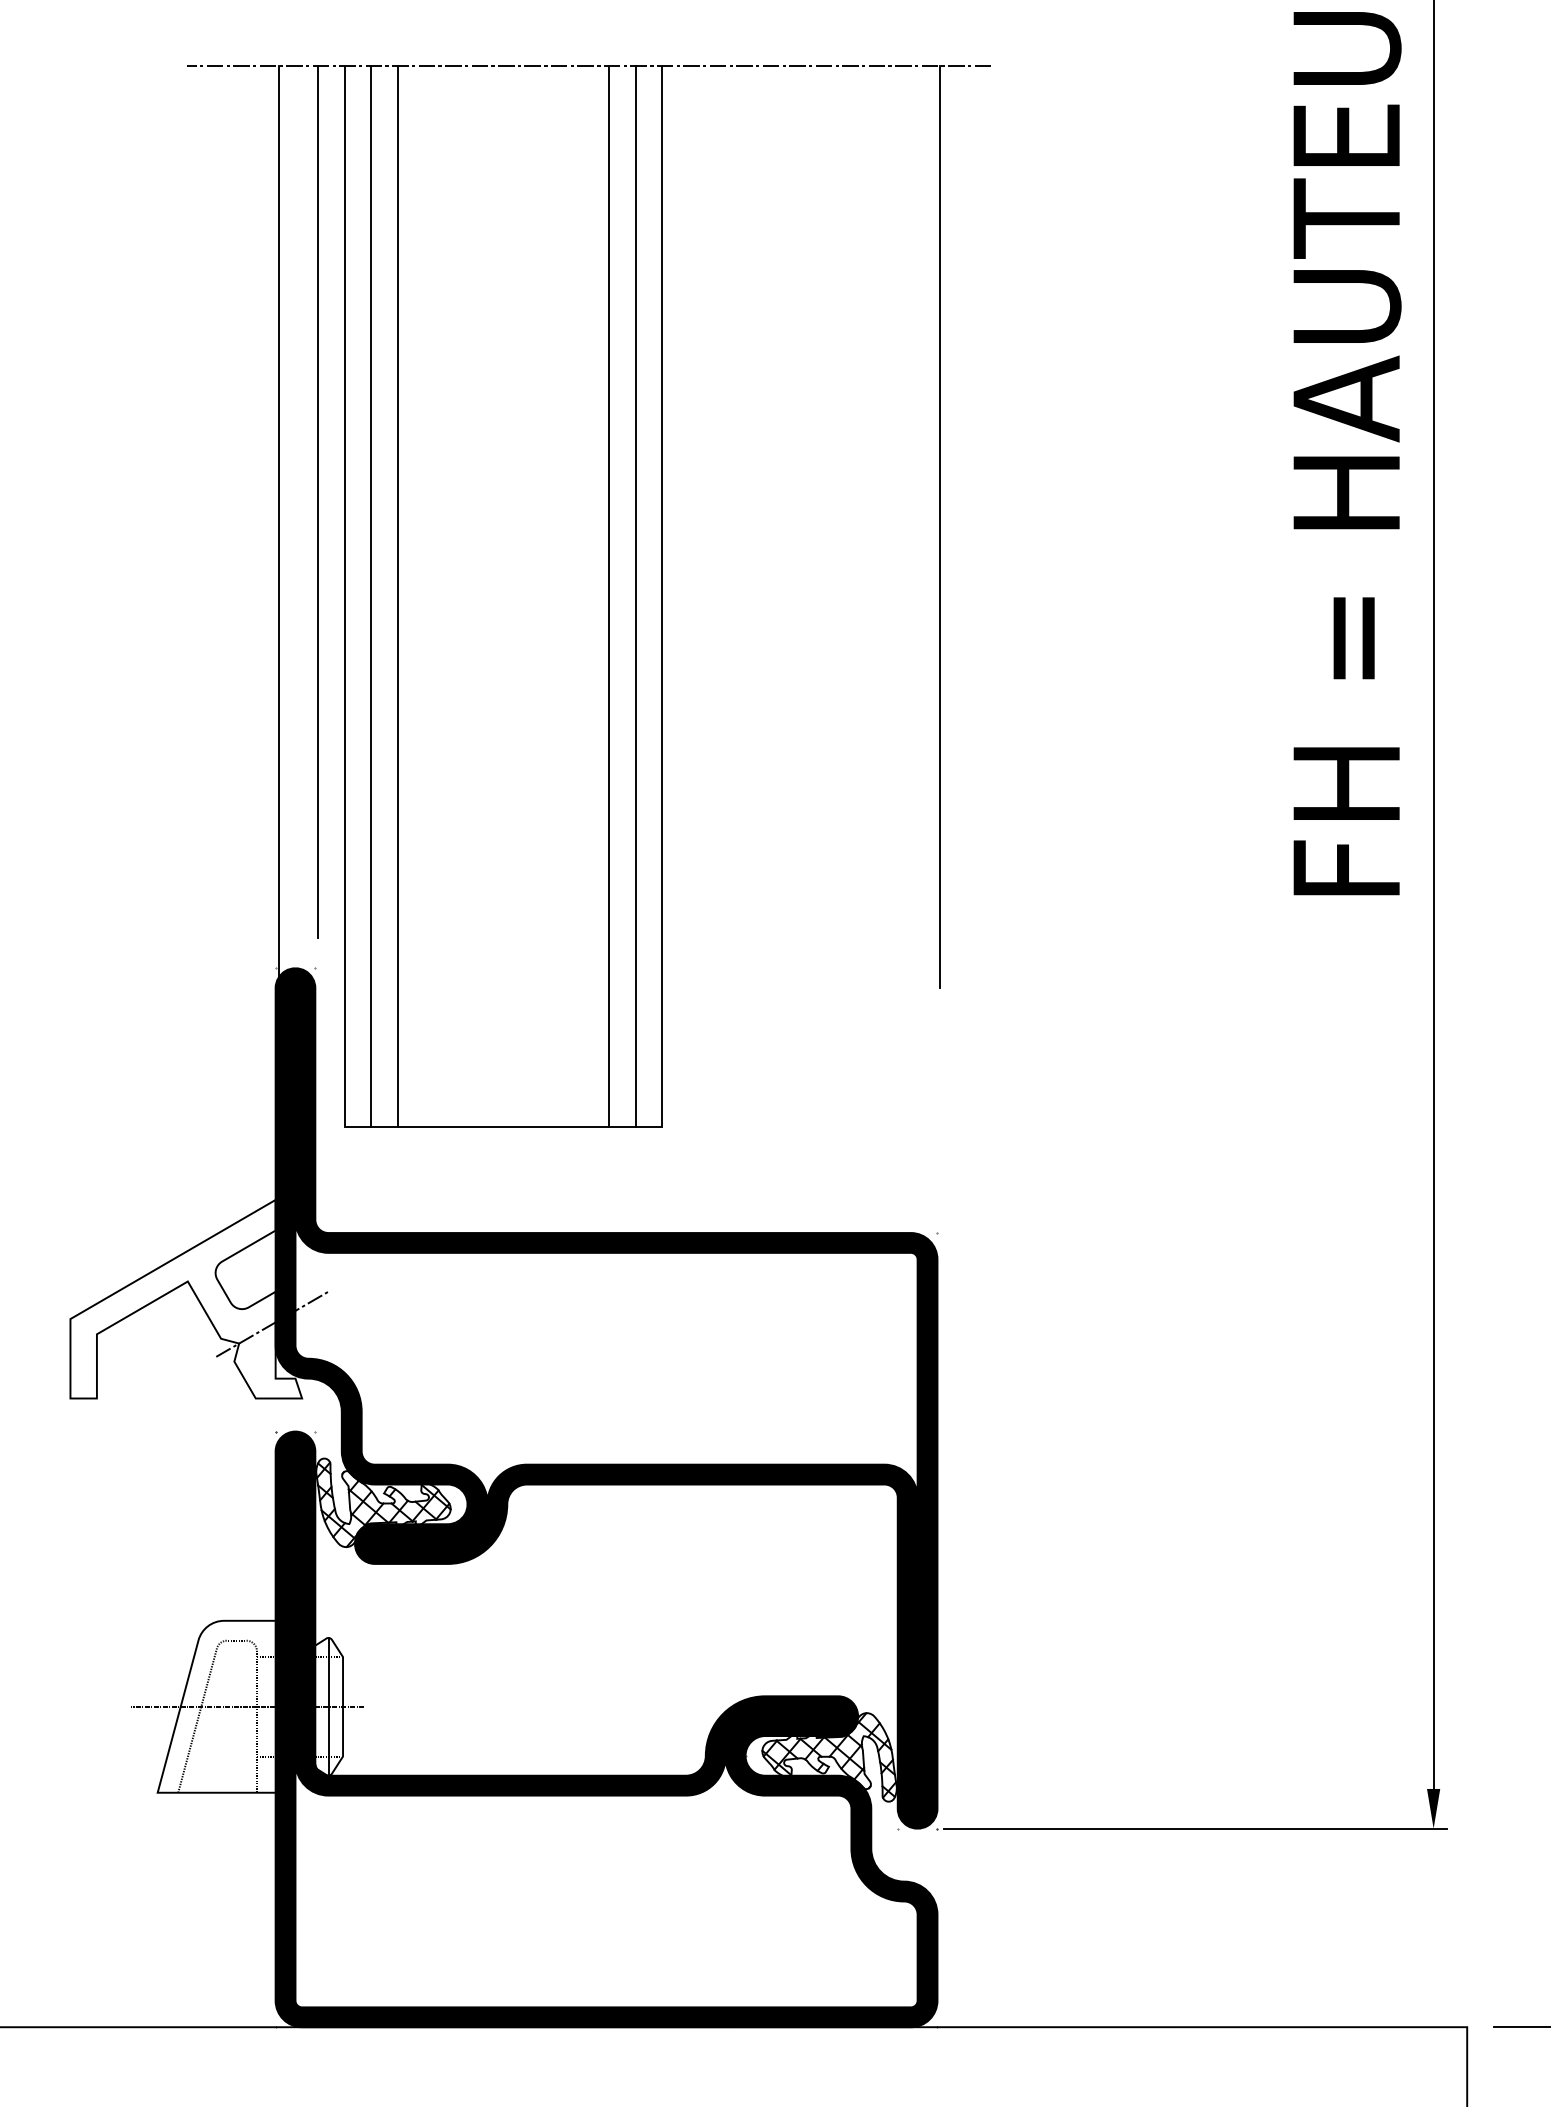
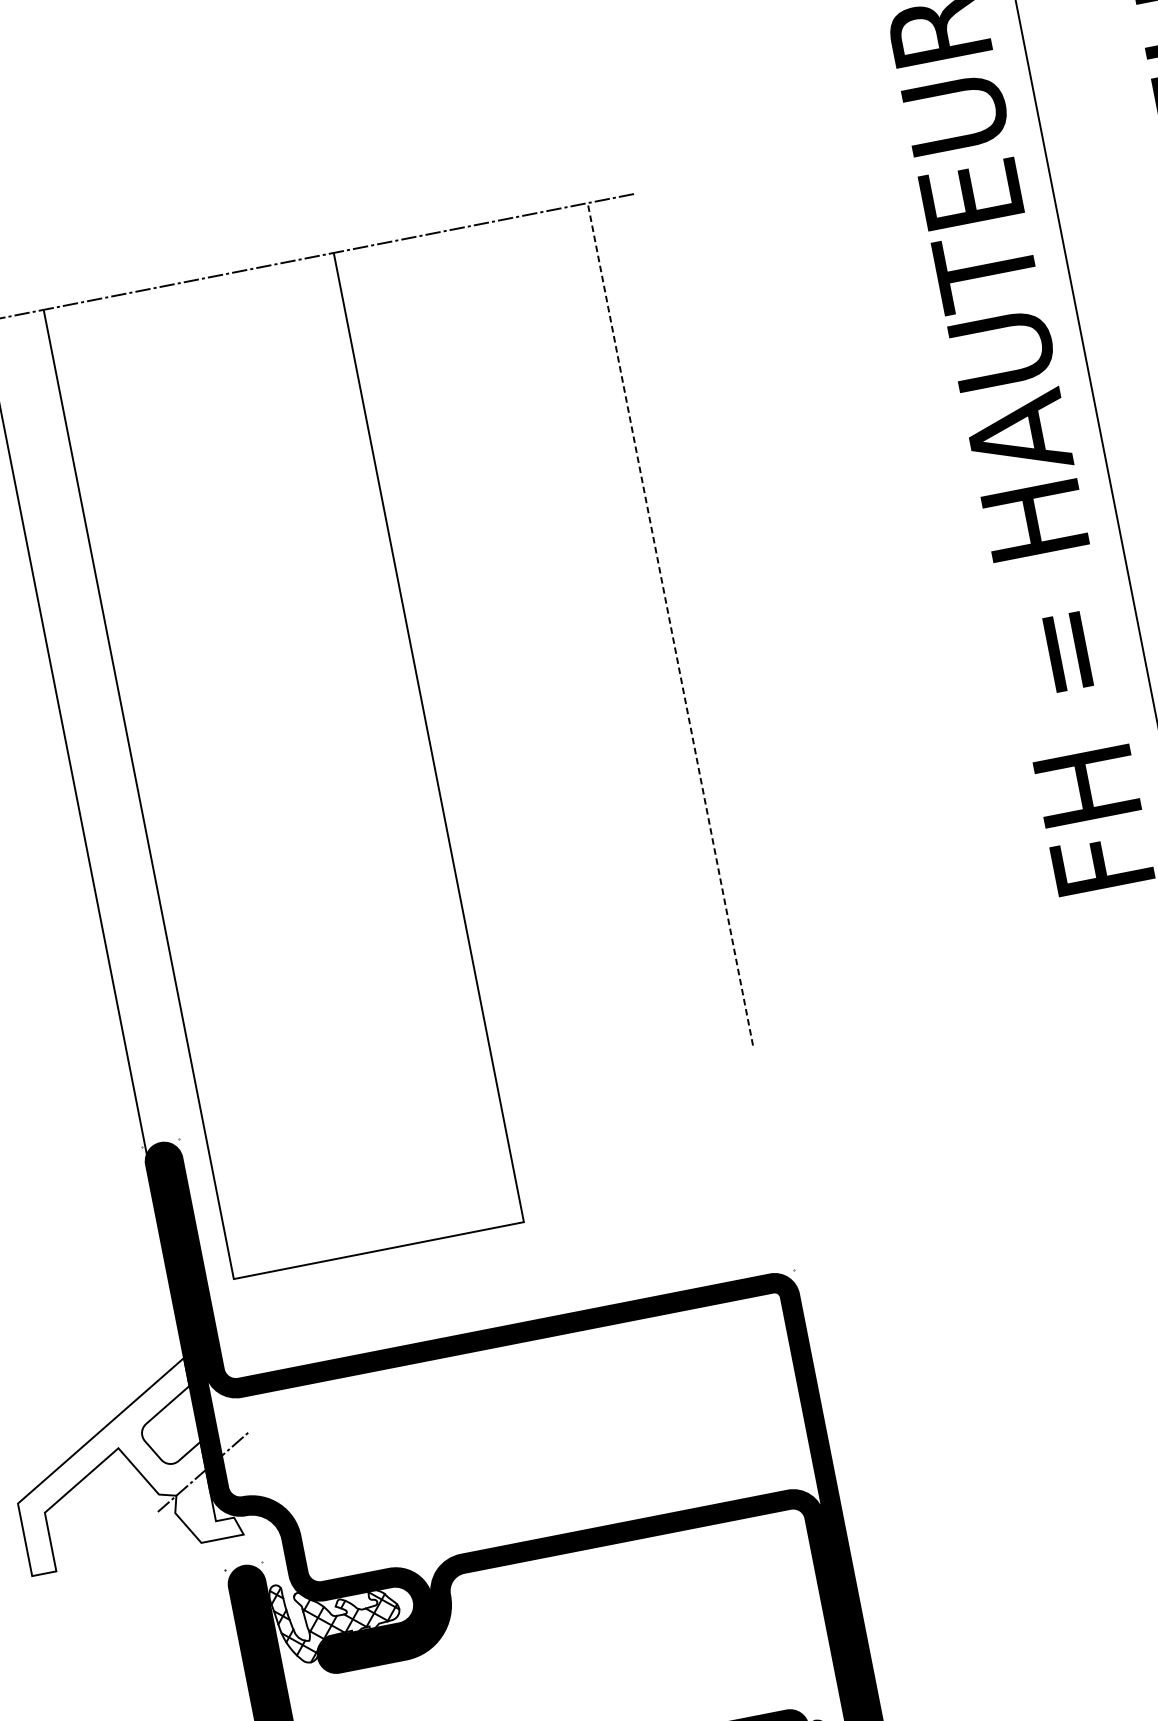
line: (318, 501) -> (98, 712), removed
line: (940, 526) -> (670, 624), solid -> dashed
line: (371, 595) -> (163, 788), removed
line: (397, 595) -> (186, 784), removed
line: (609, 595) -> (380, 746), removed
line: (635, 595) -> (404, 741), removed

